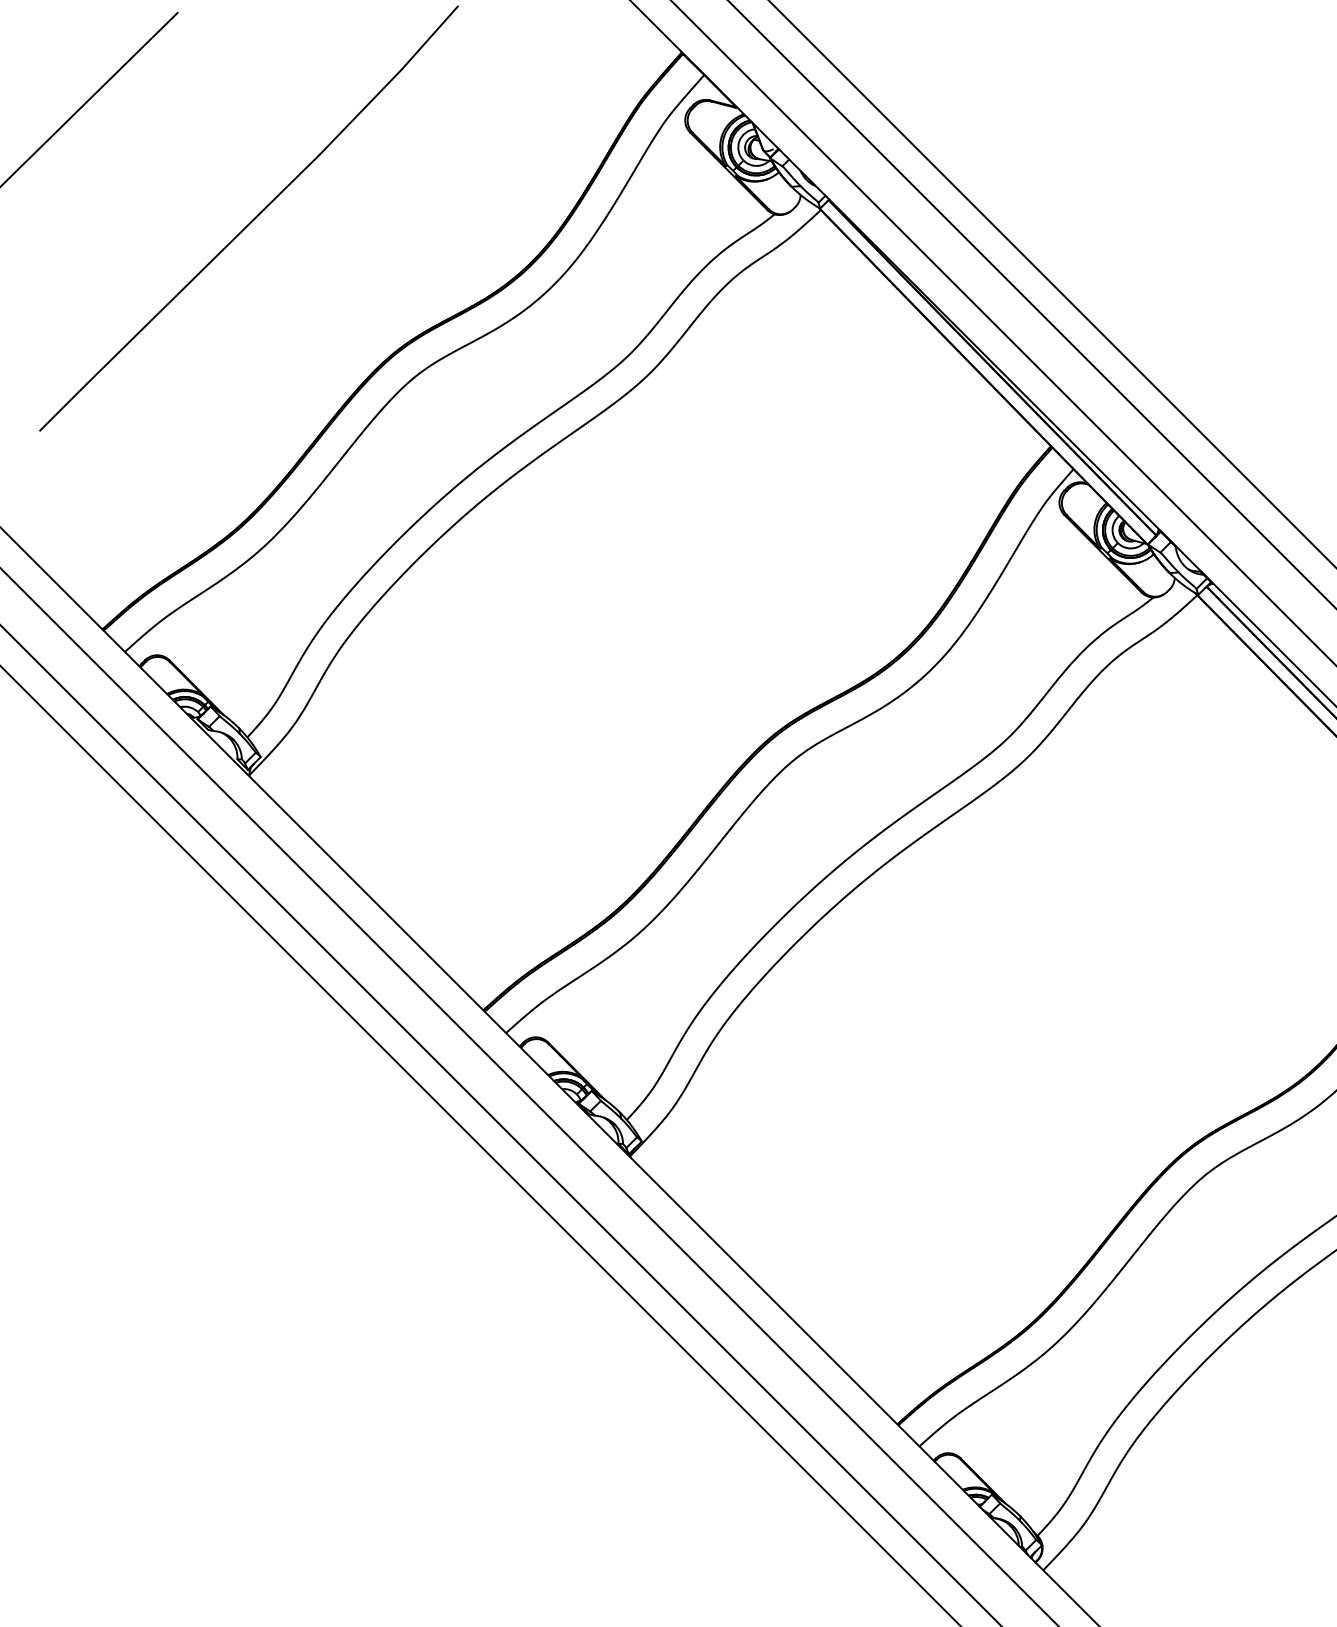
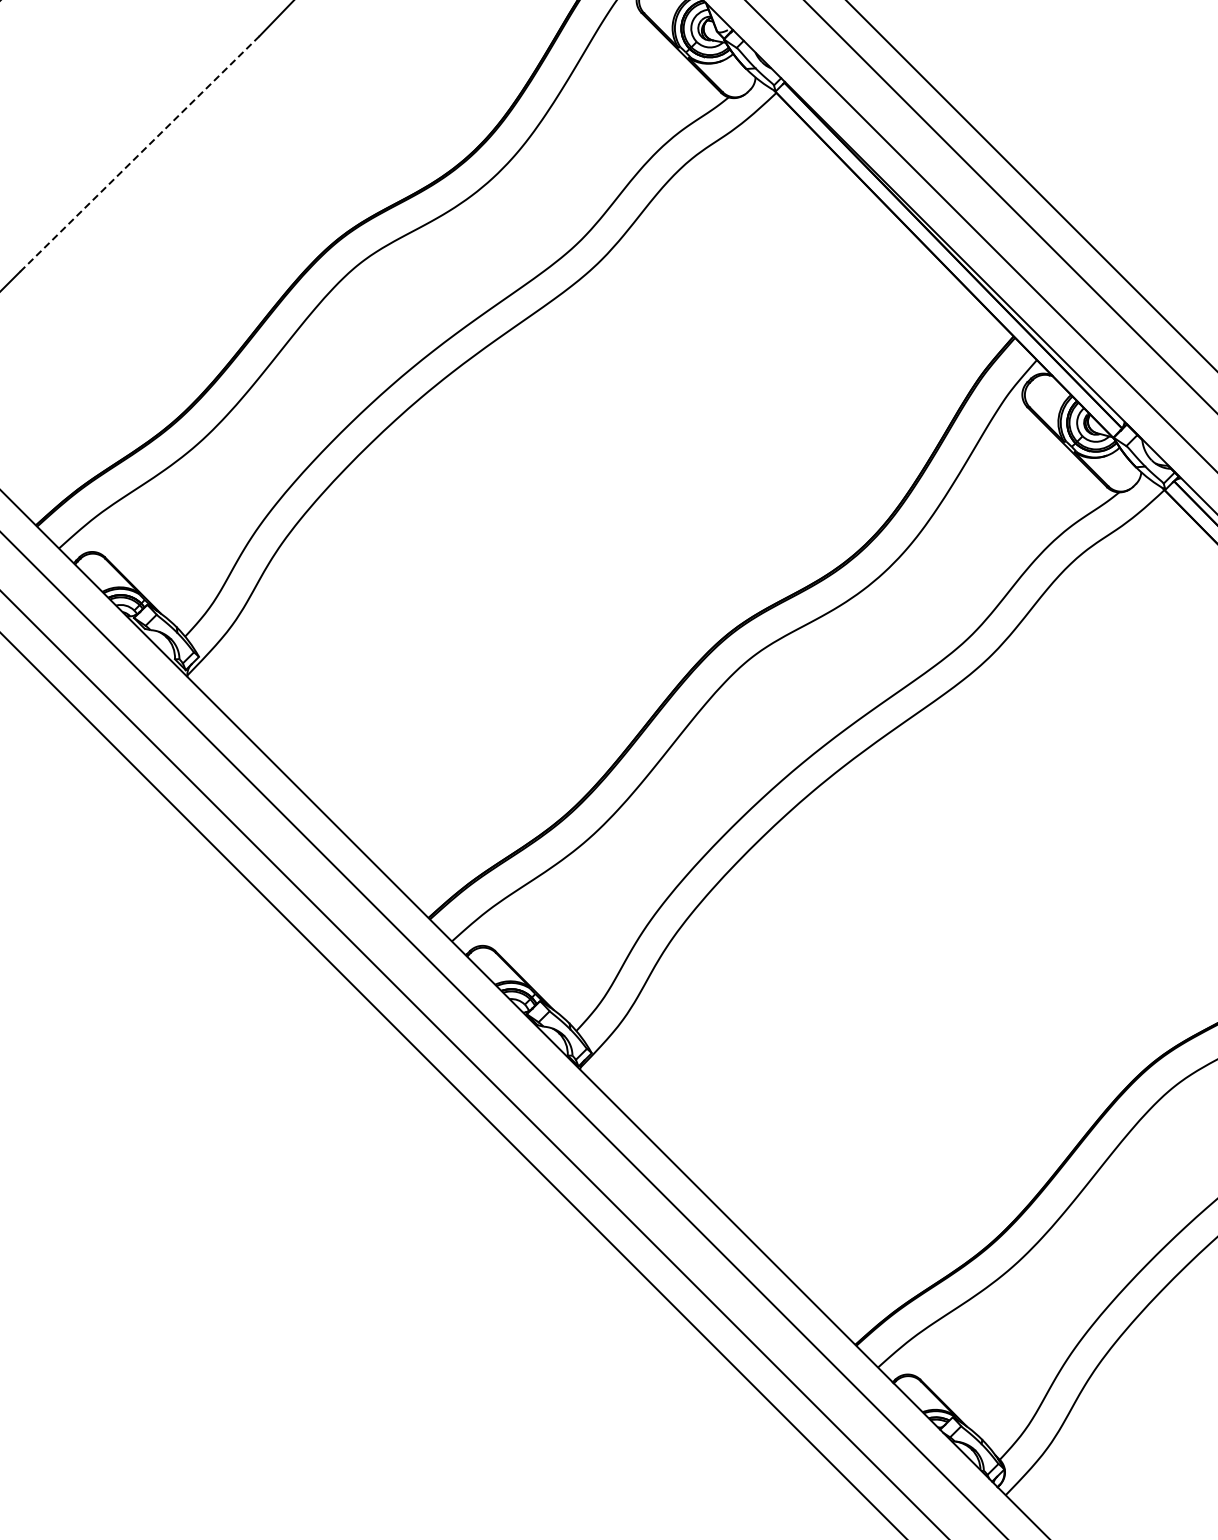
line: (202, 269) -> (138, 154), solid -> dashed

